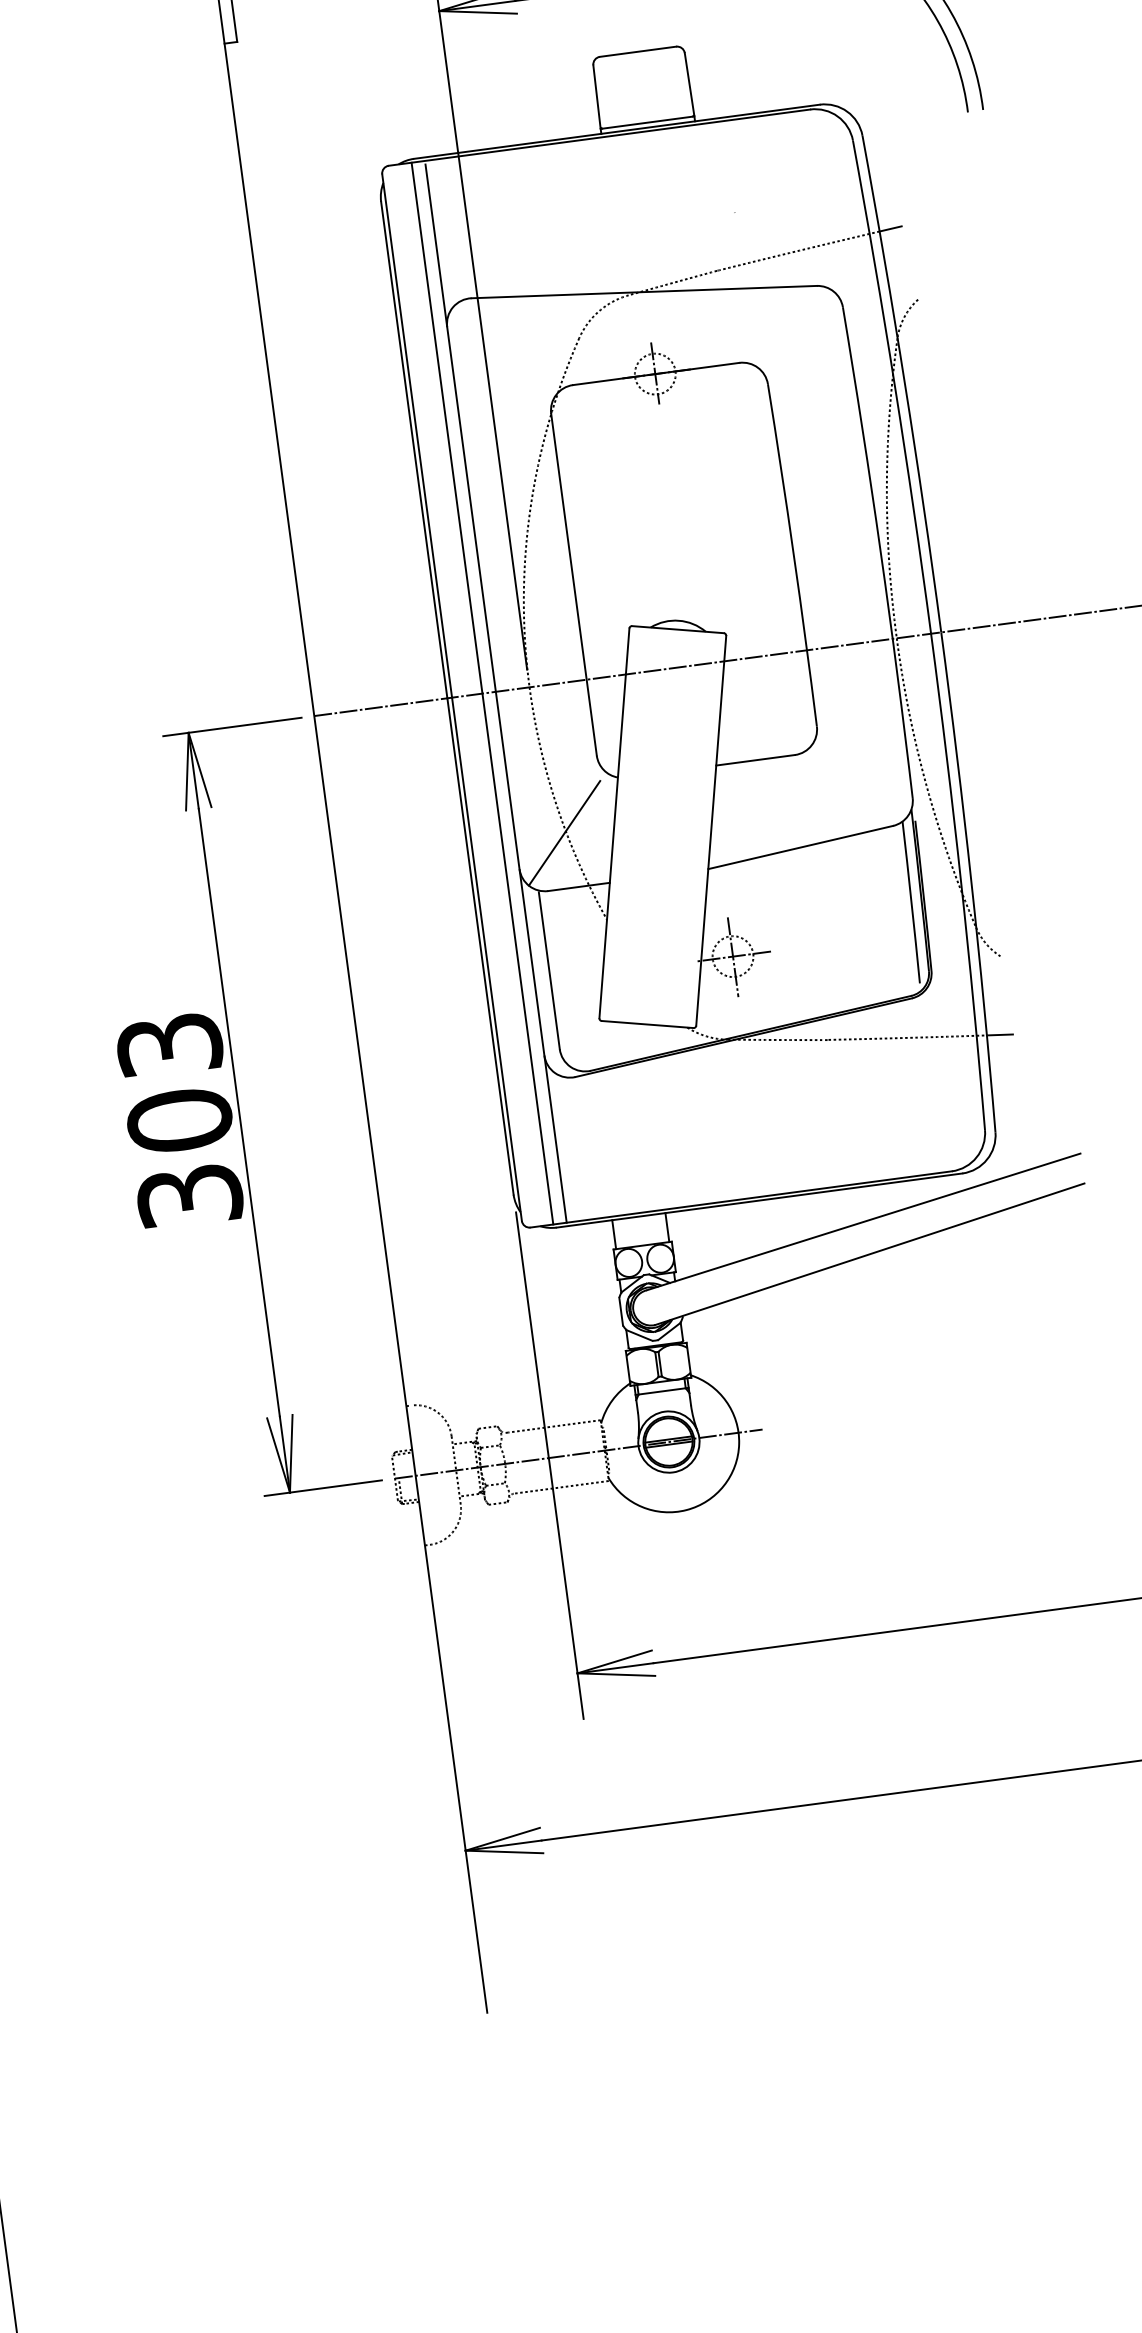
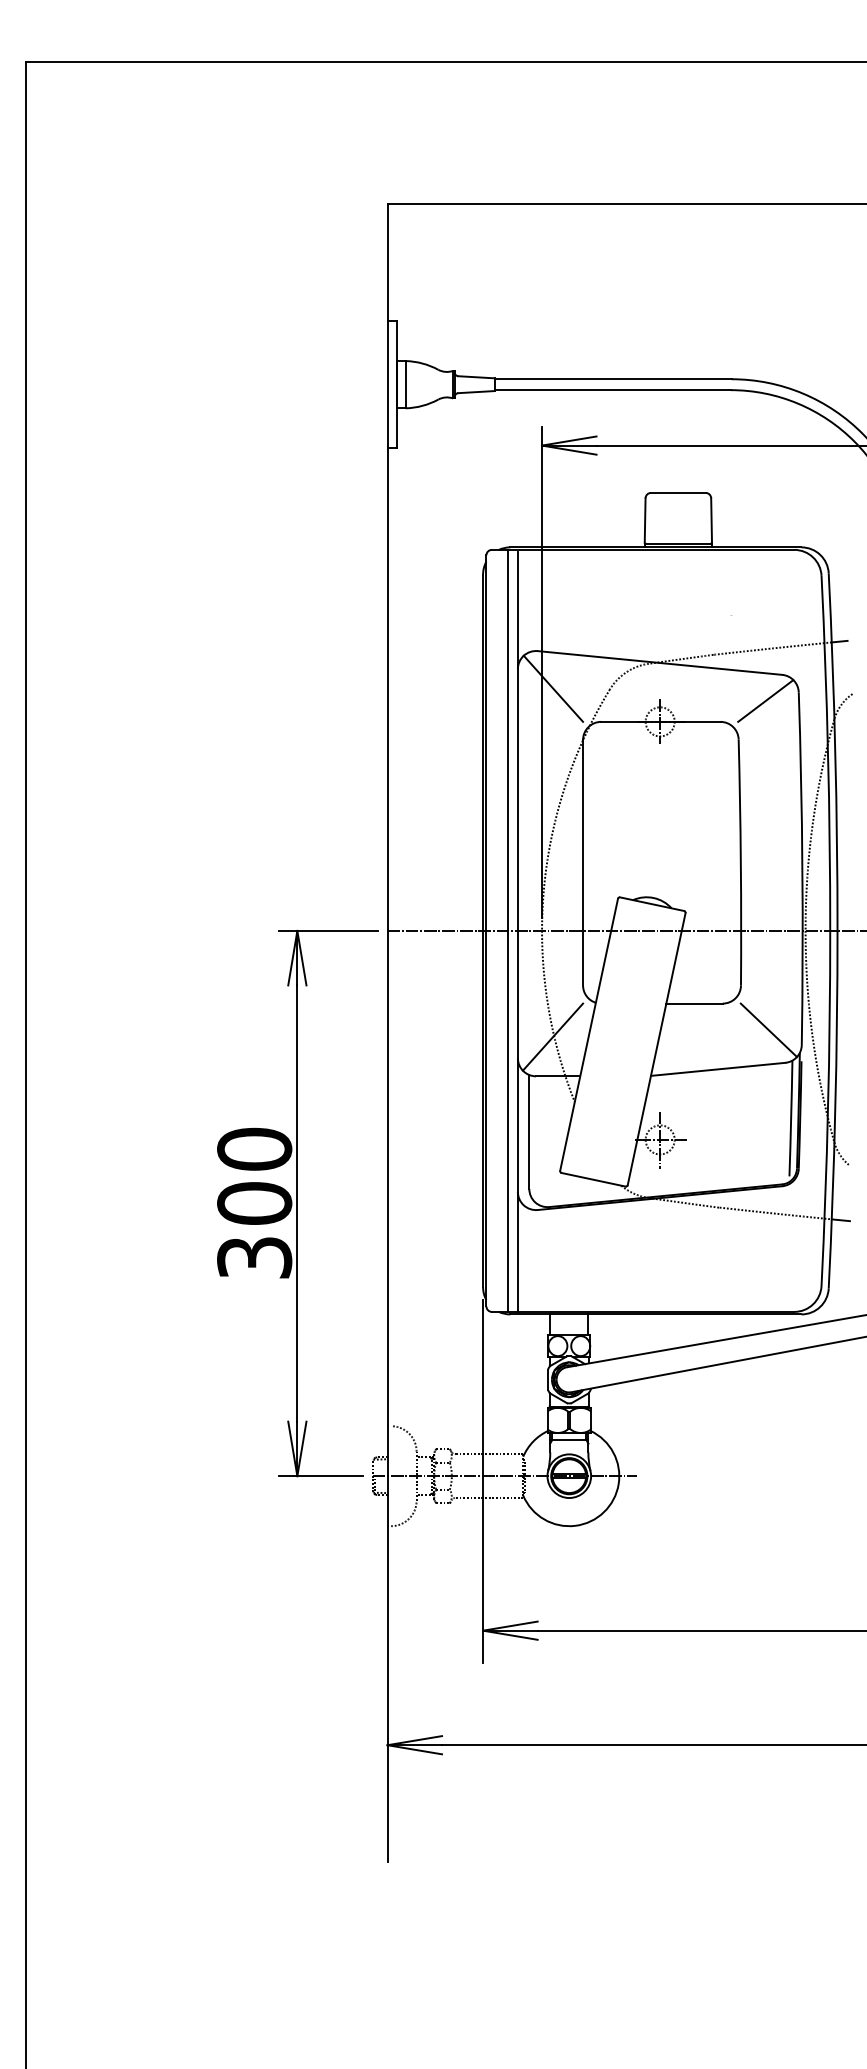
line: (798, 324) -> (765, 700), added
line: (500, 347) -> (553, 688), added
line: (863, 784) -> (768, 1030), added
text: (169, 1043) -> (254, 1148), 303 -> 300

